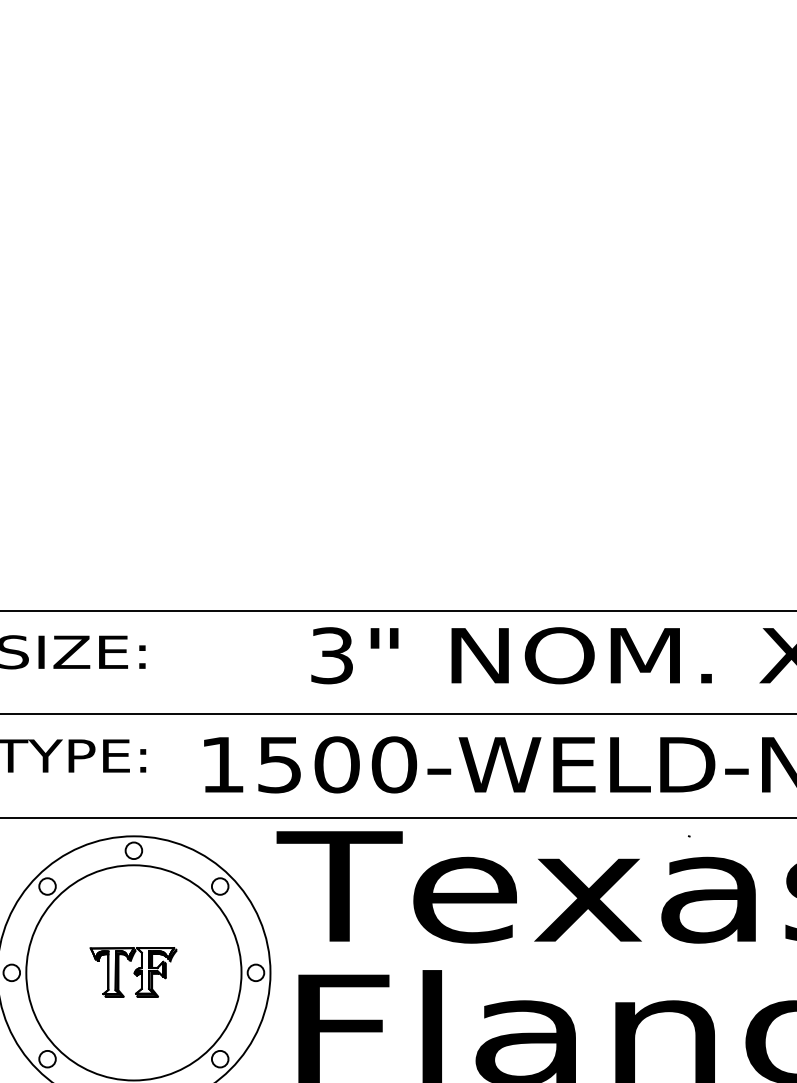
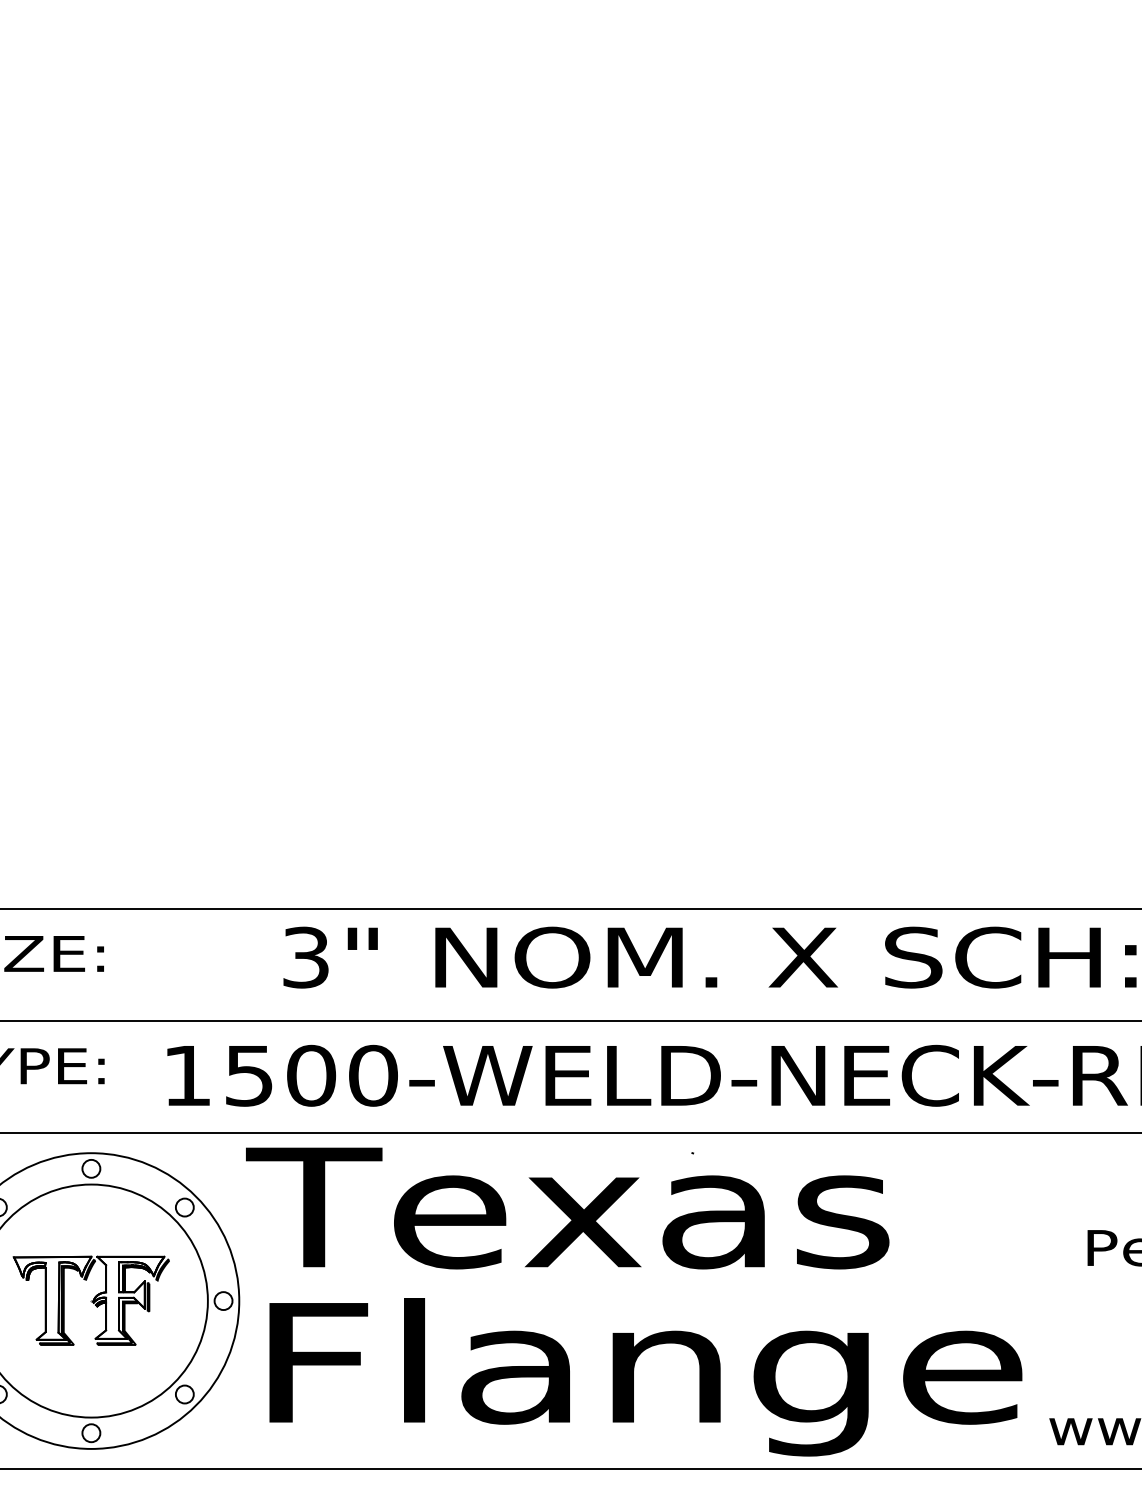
part: (133, 972) -> (90, 1300), size x1.67

